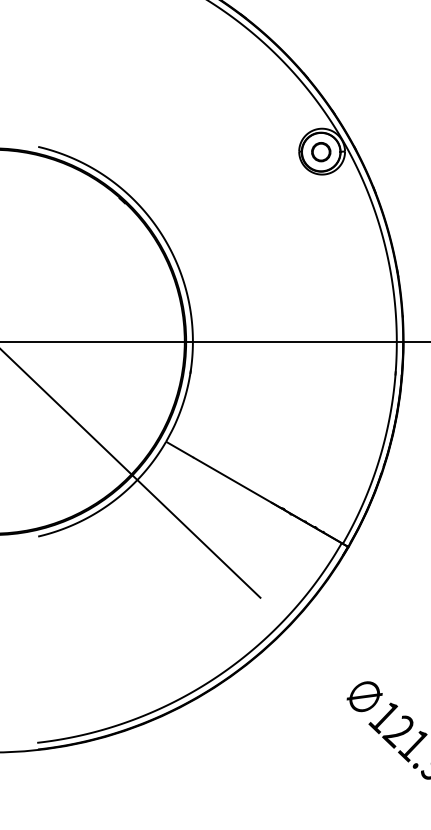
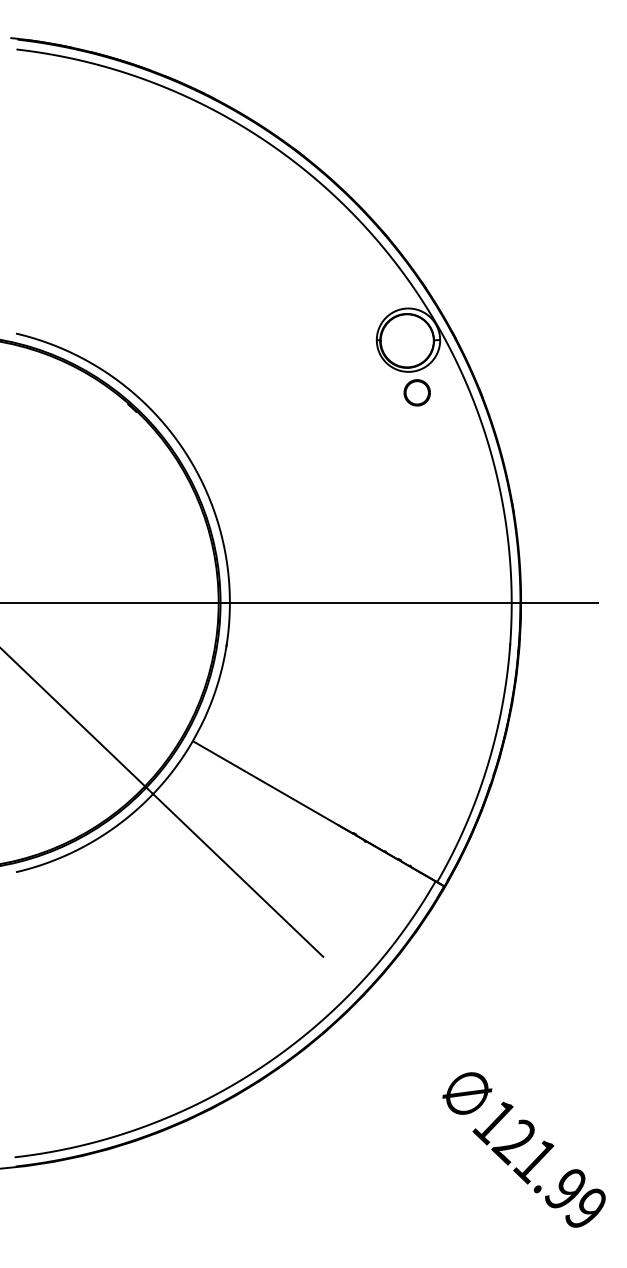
part: (320, 151) -> (416, 392), moved

